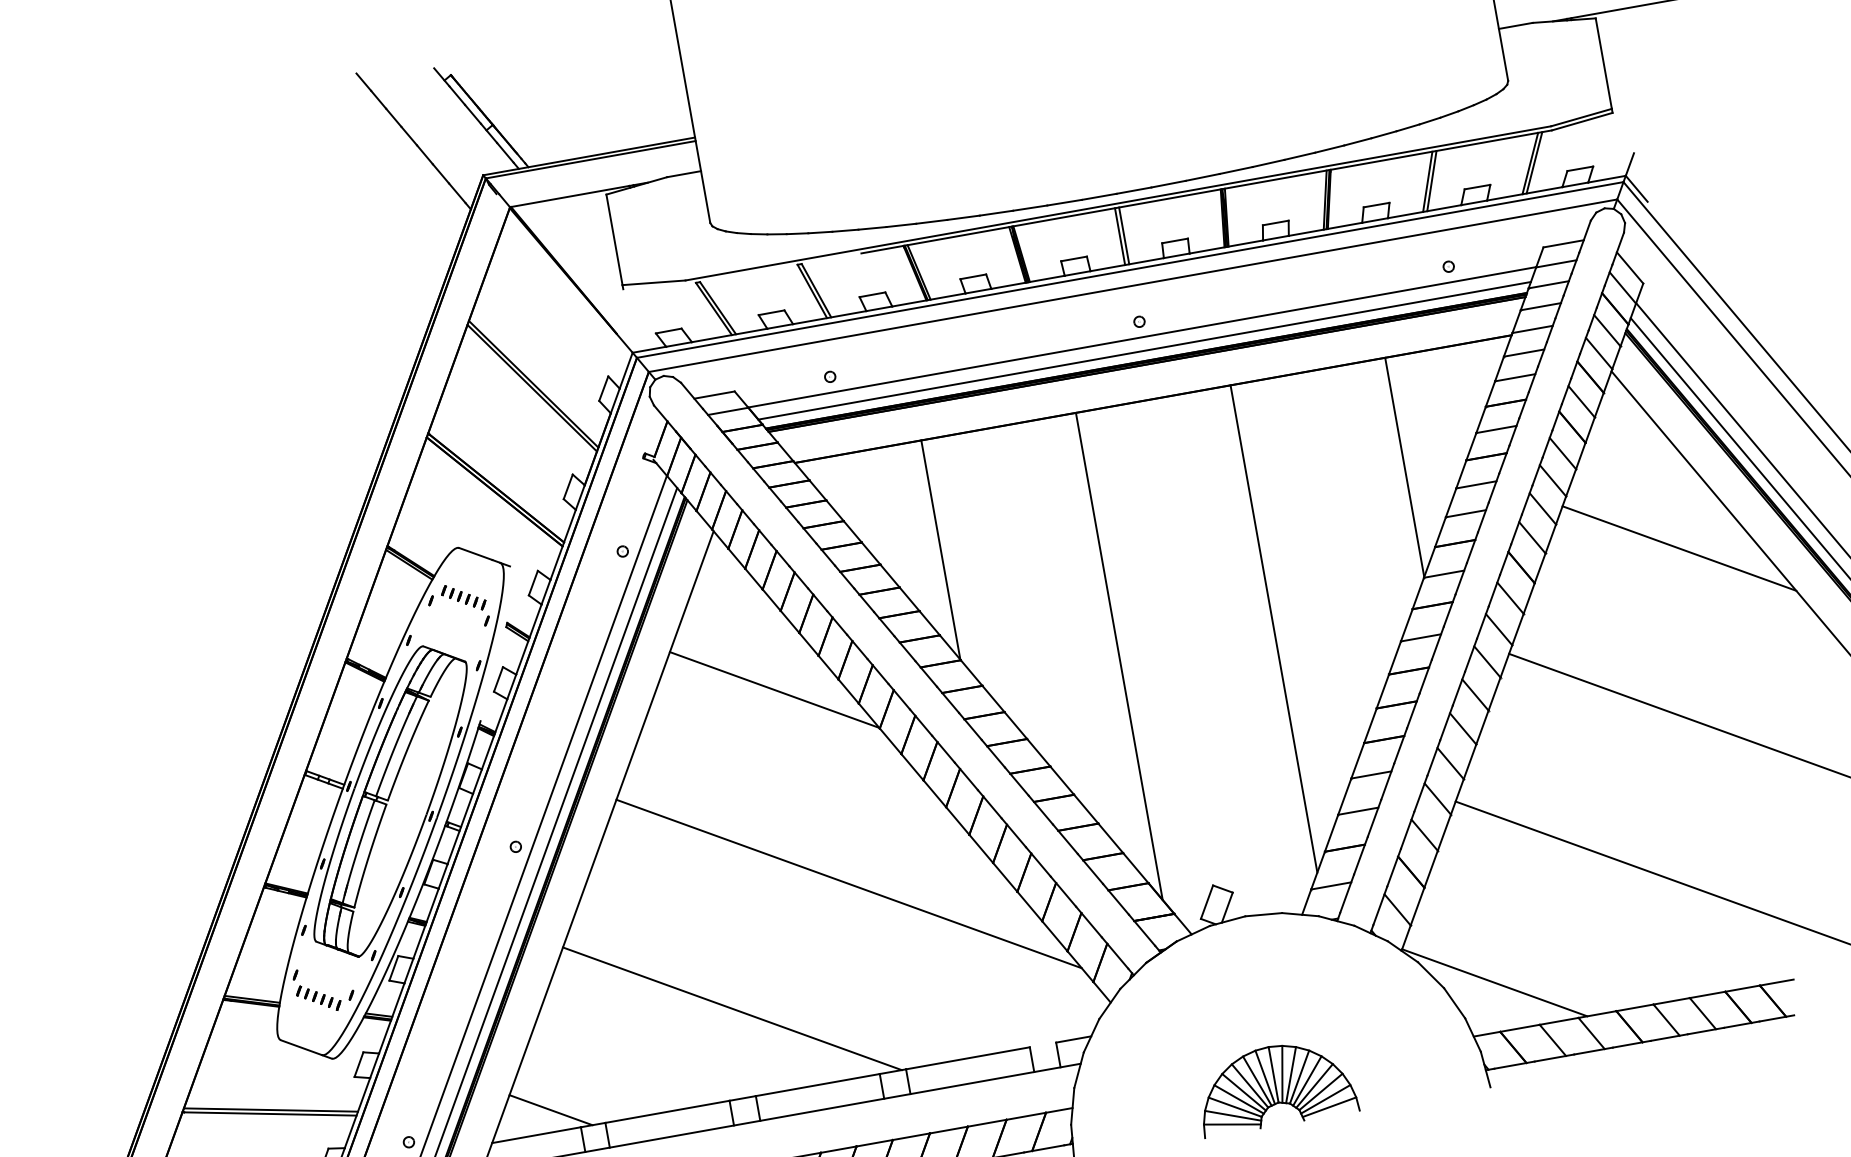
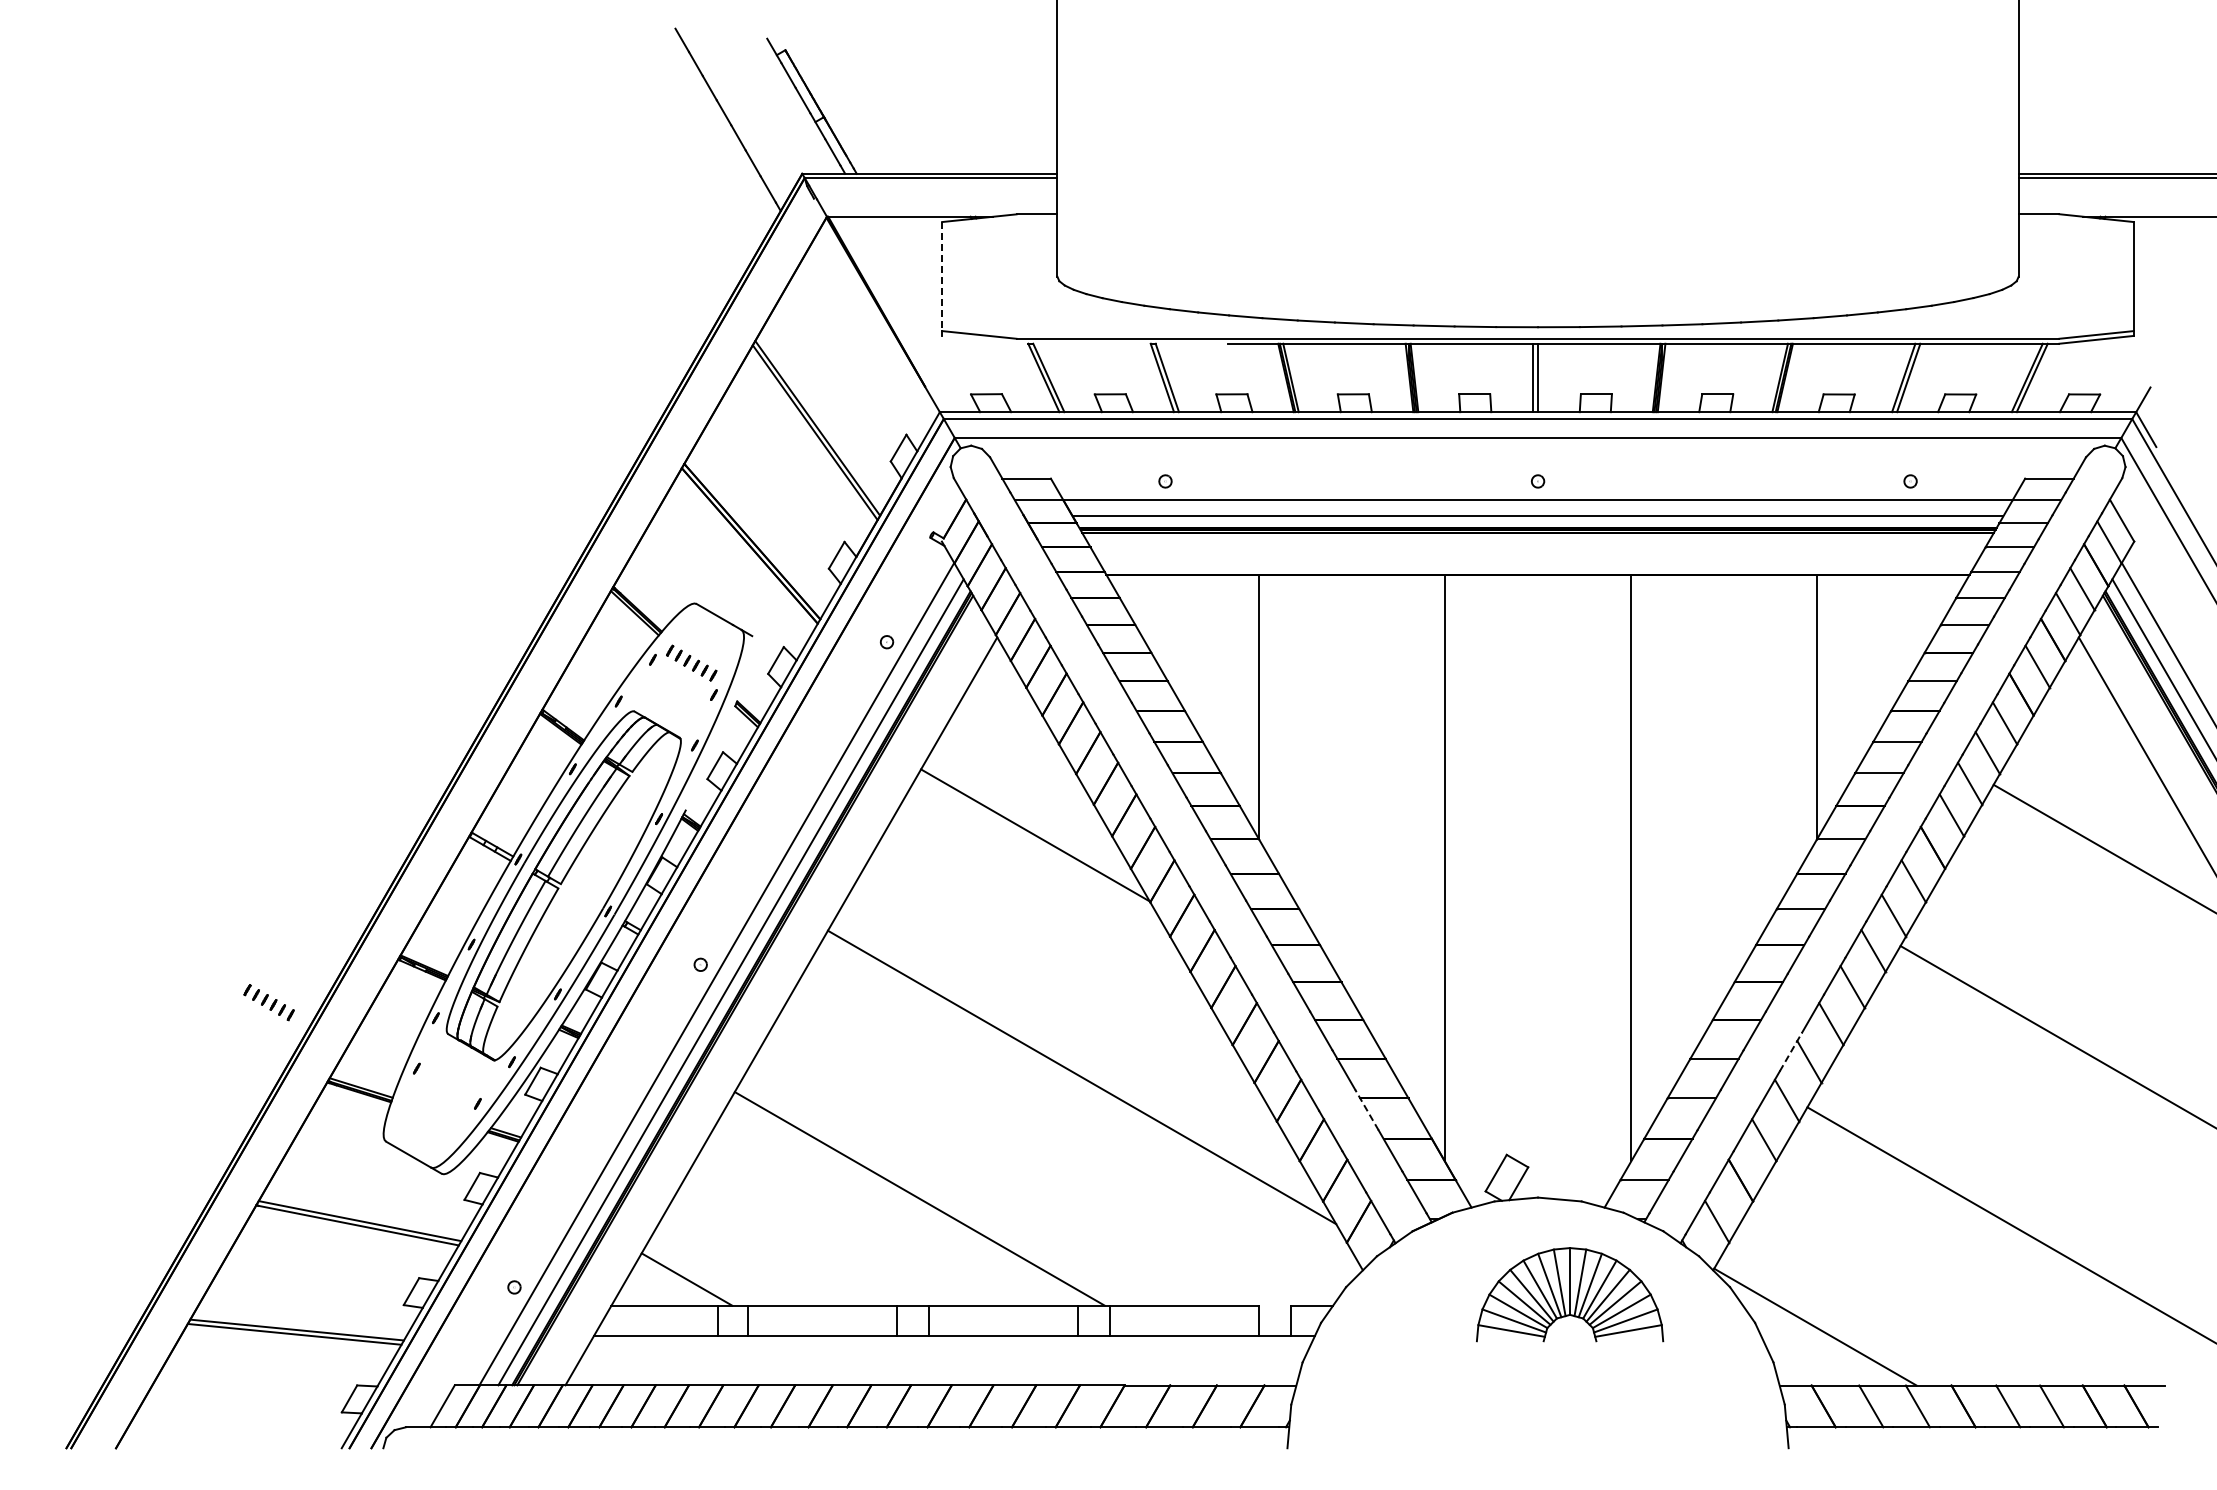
line: (614, 239) -> (942, 276), solid -> dashed
line: (1434, 757) -> (1791, 1051), solid -> dashed
line: (1089, 868) -> (1366, 1109), solid -> dashed
part: (318, 998) -> (268, 1002), moved
part: (1275, 1085) -> (1570, 1294), moved

